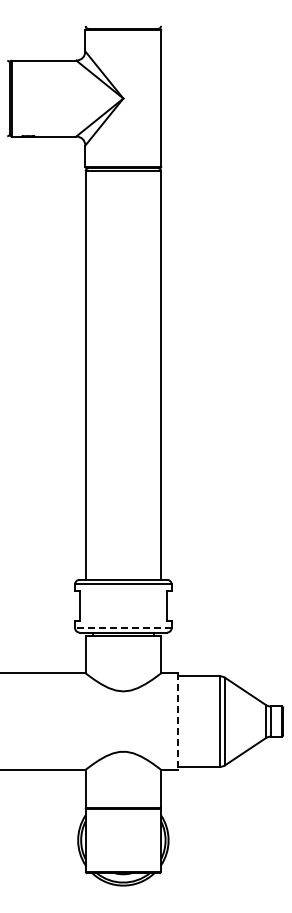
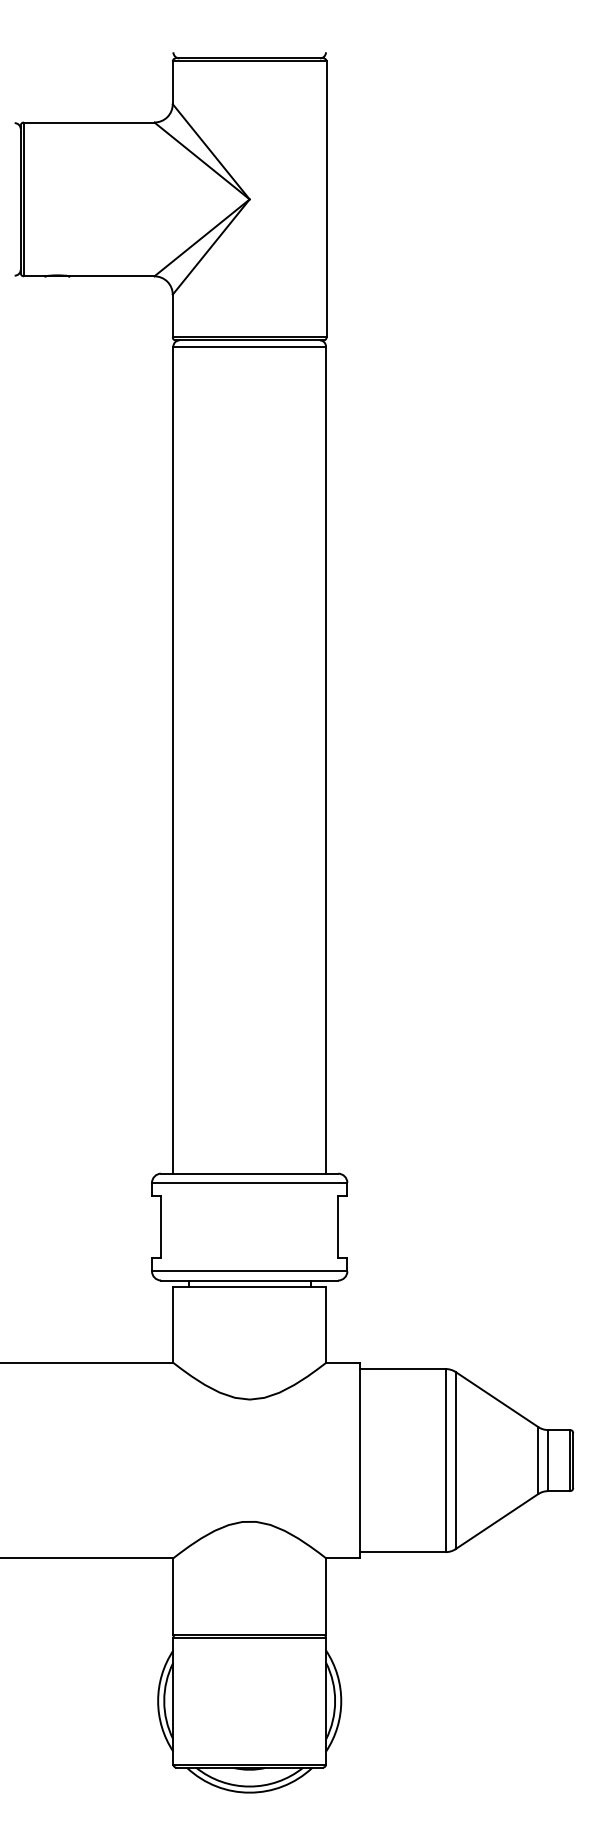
line: (122, 628) -> (247, 1272), dashed -> solid
line: (177, 722) -> (359, 1462), dashed -> solid

